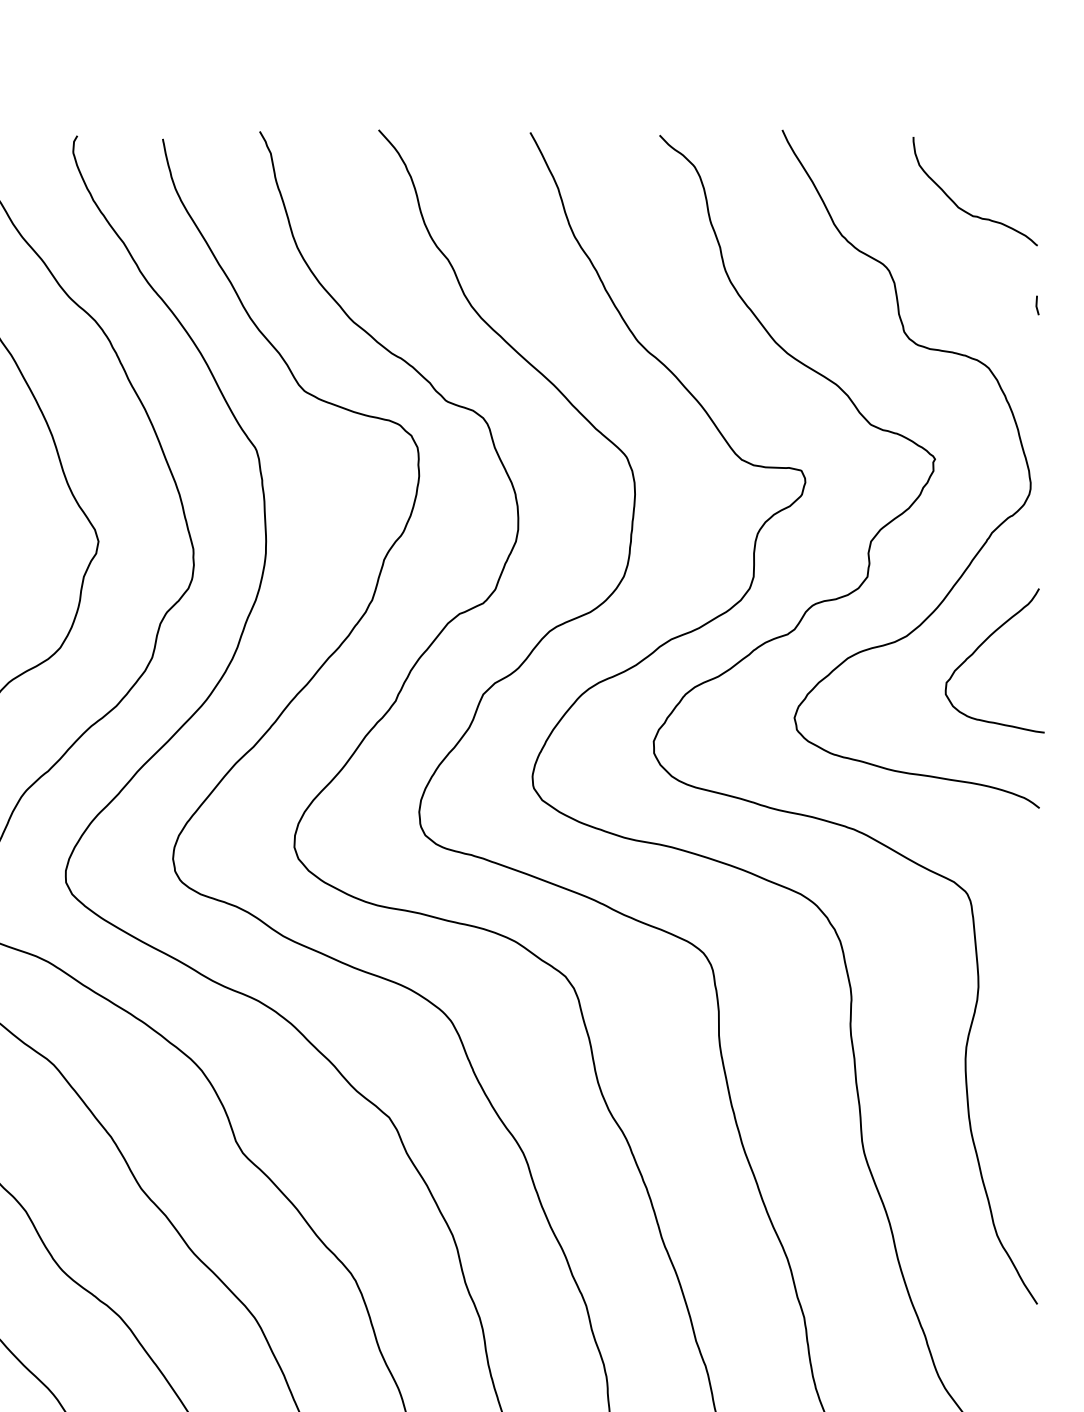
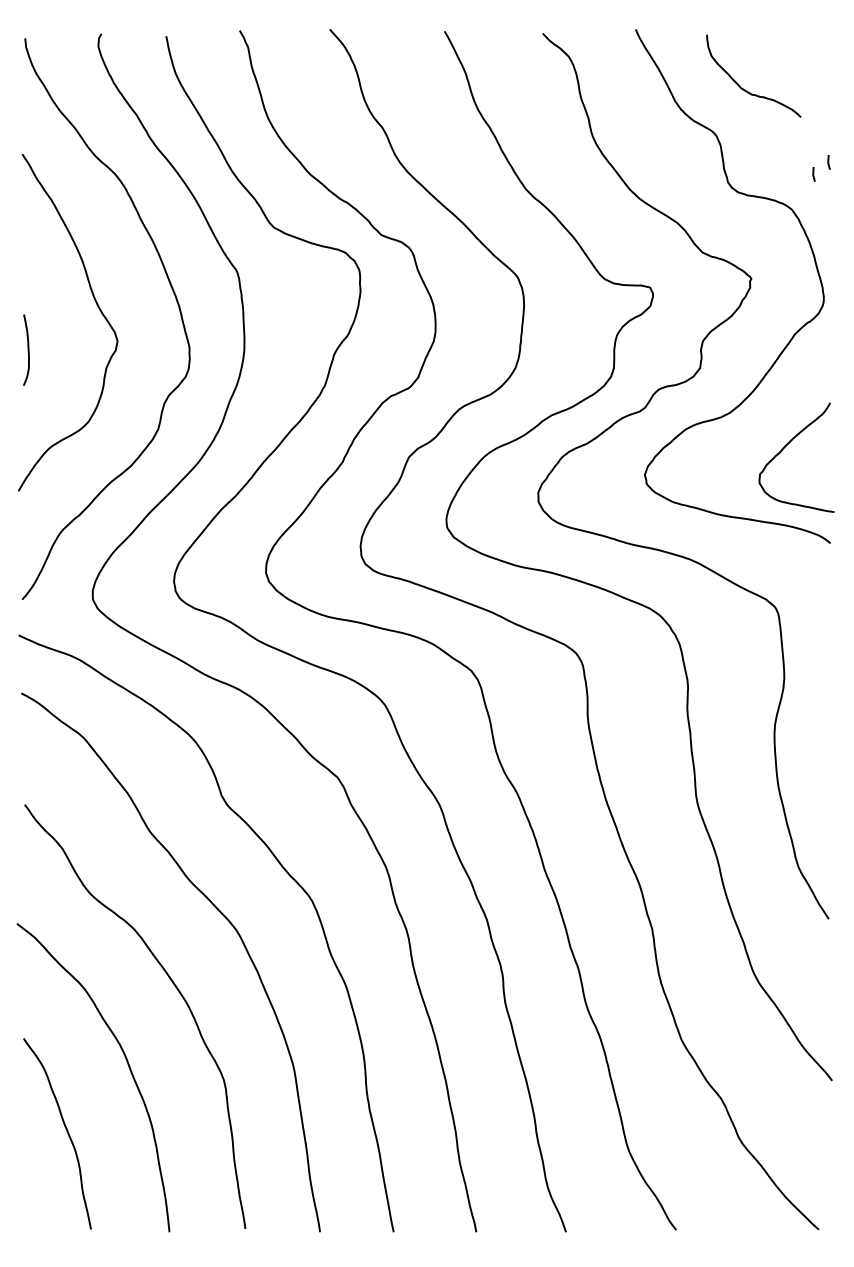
curve: (964, 209) -> (745, 89), moved
line: (1017, 321) -> (813, 174), added
curve: (981, 646) -> (786, 446), moved

